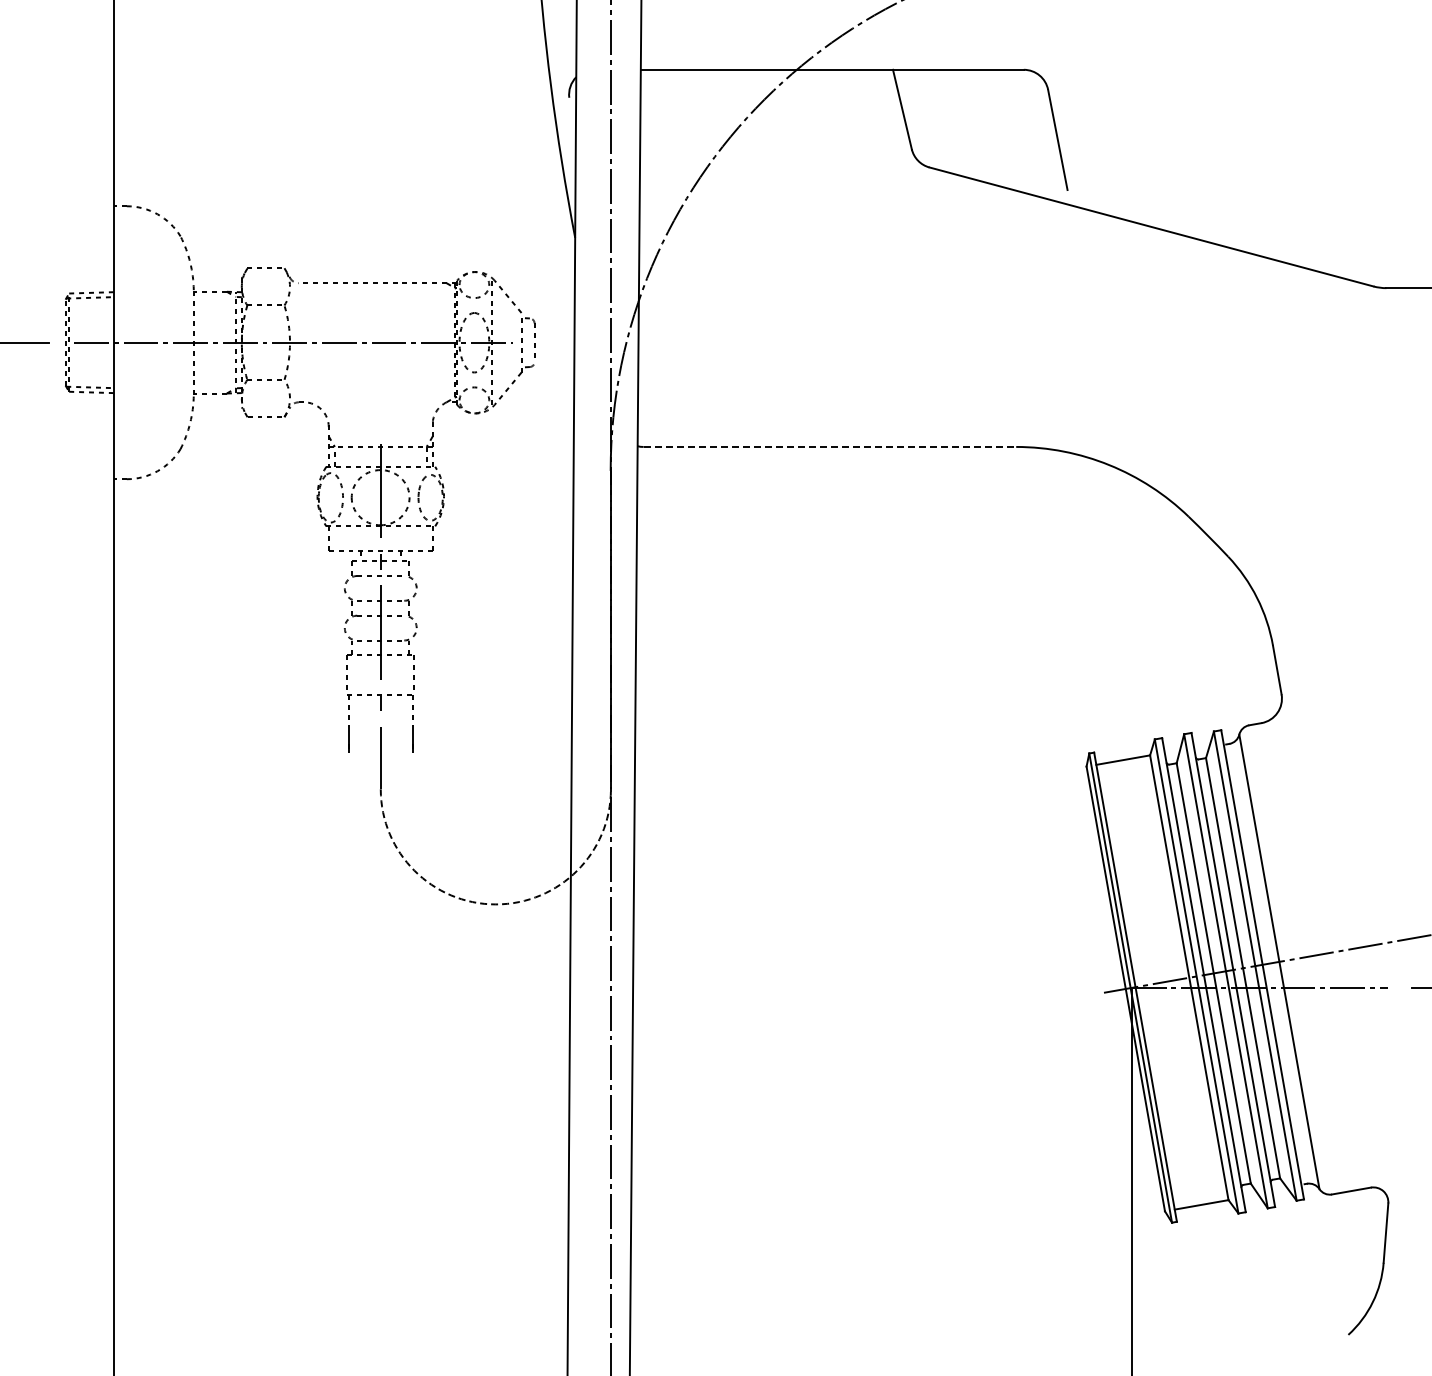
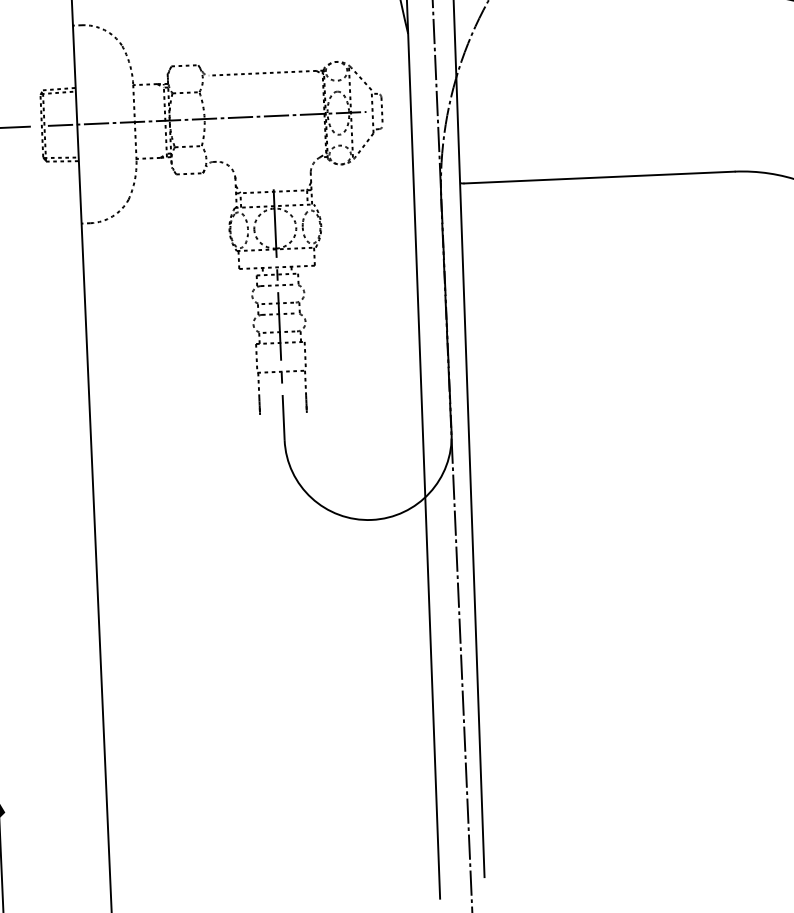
line: (830, 446) -> (599, 177), dashed -> solid
arc: (495, 904) -> (371, 520), dashed -> solid

